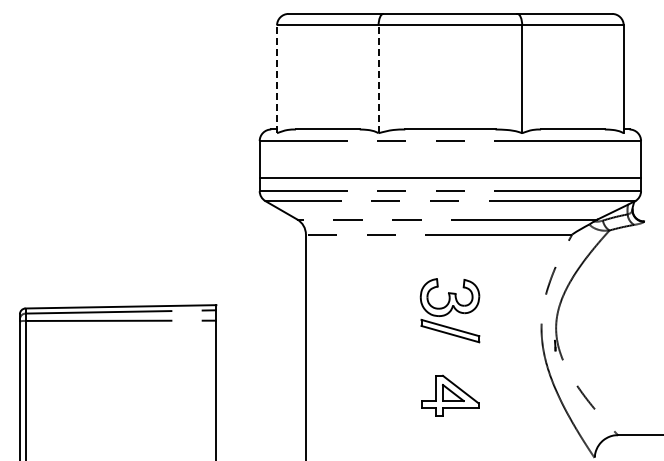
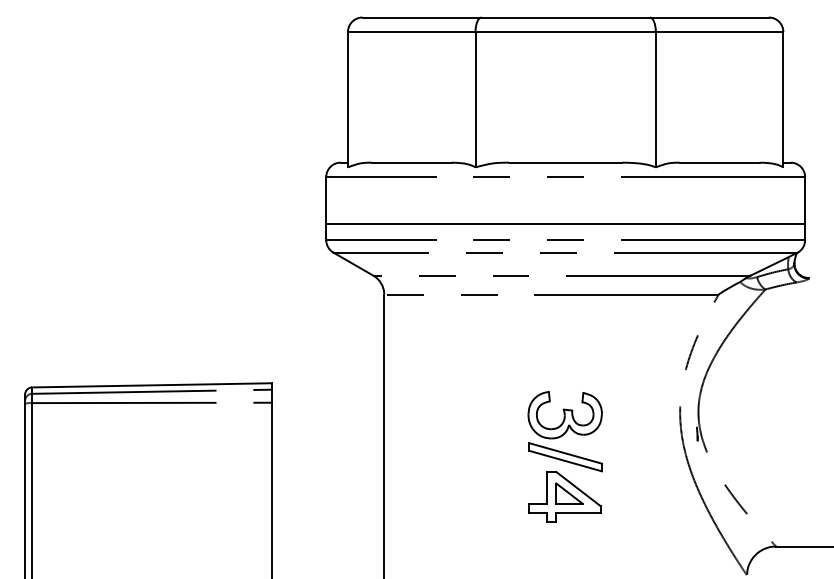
line: (277, 79) -> (348, 99), dashed -> solid
line: (378, 79) -> (475, 99), dashed -> solid
part: (449, 310) -> (564, 431), moved

